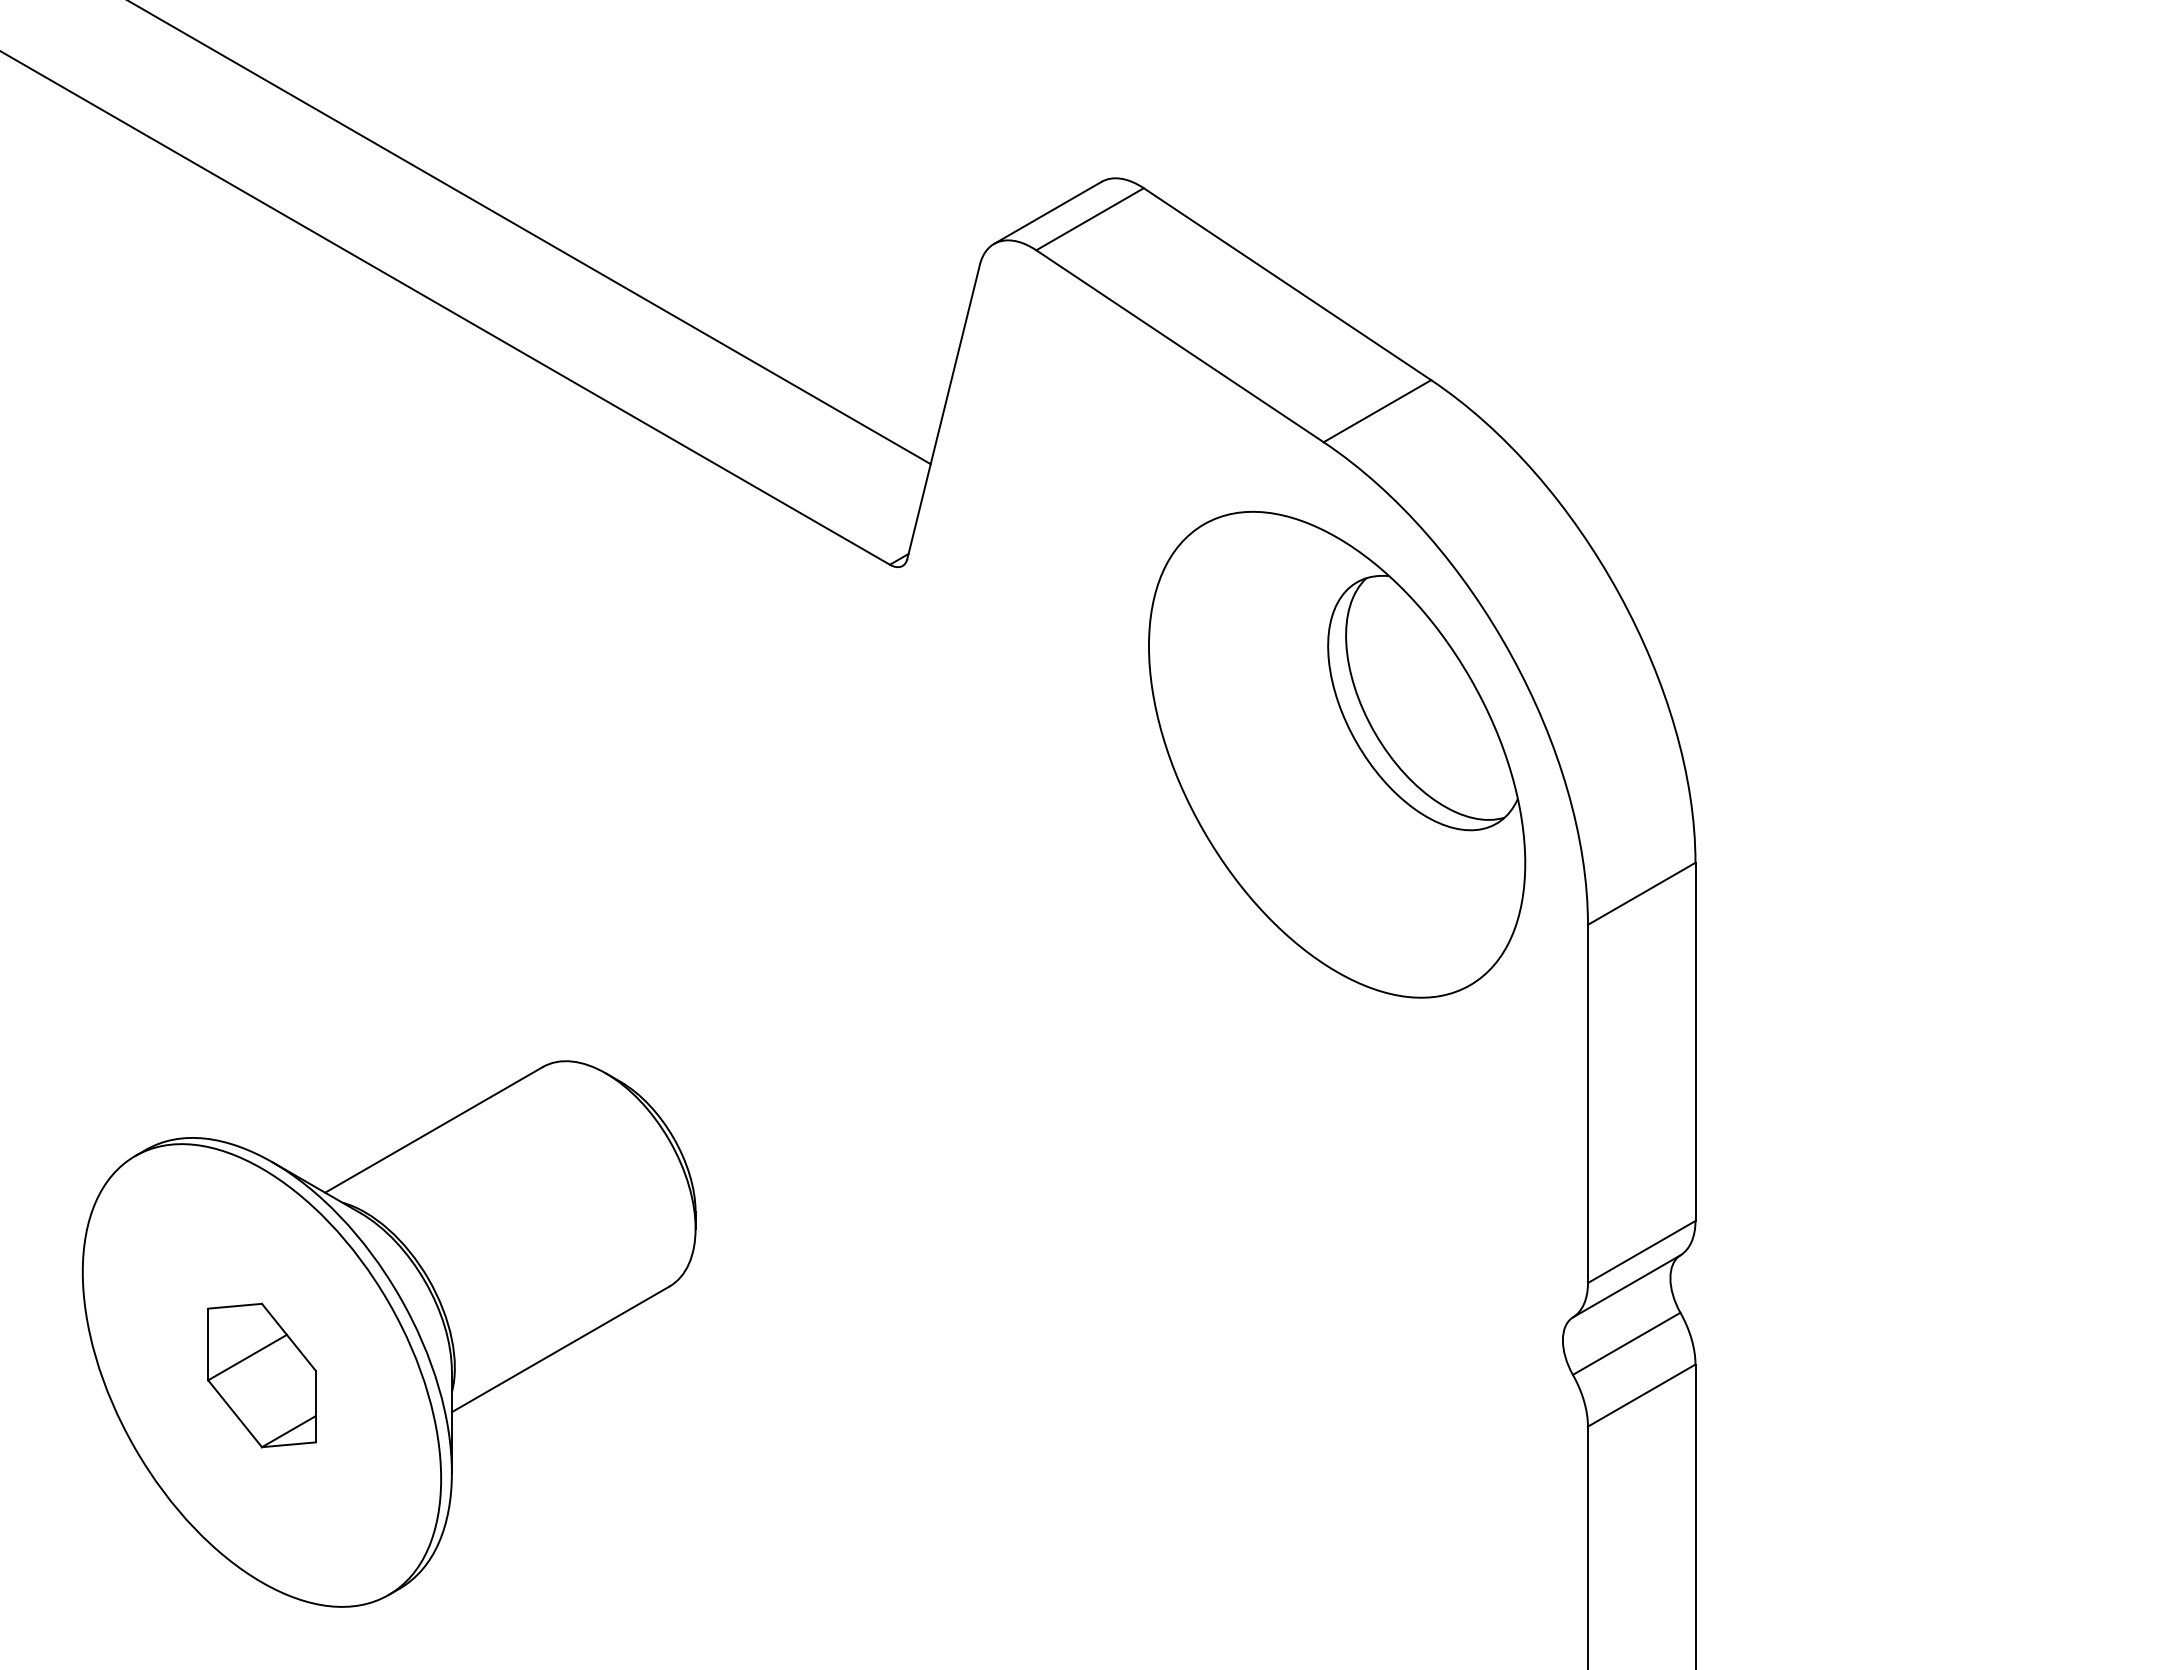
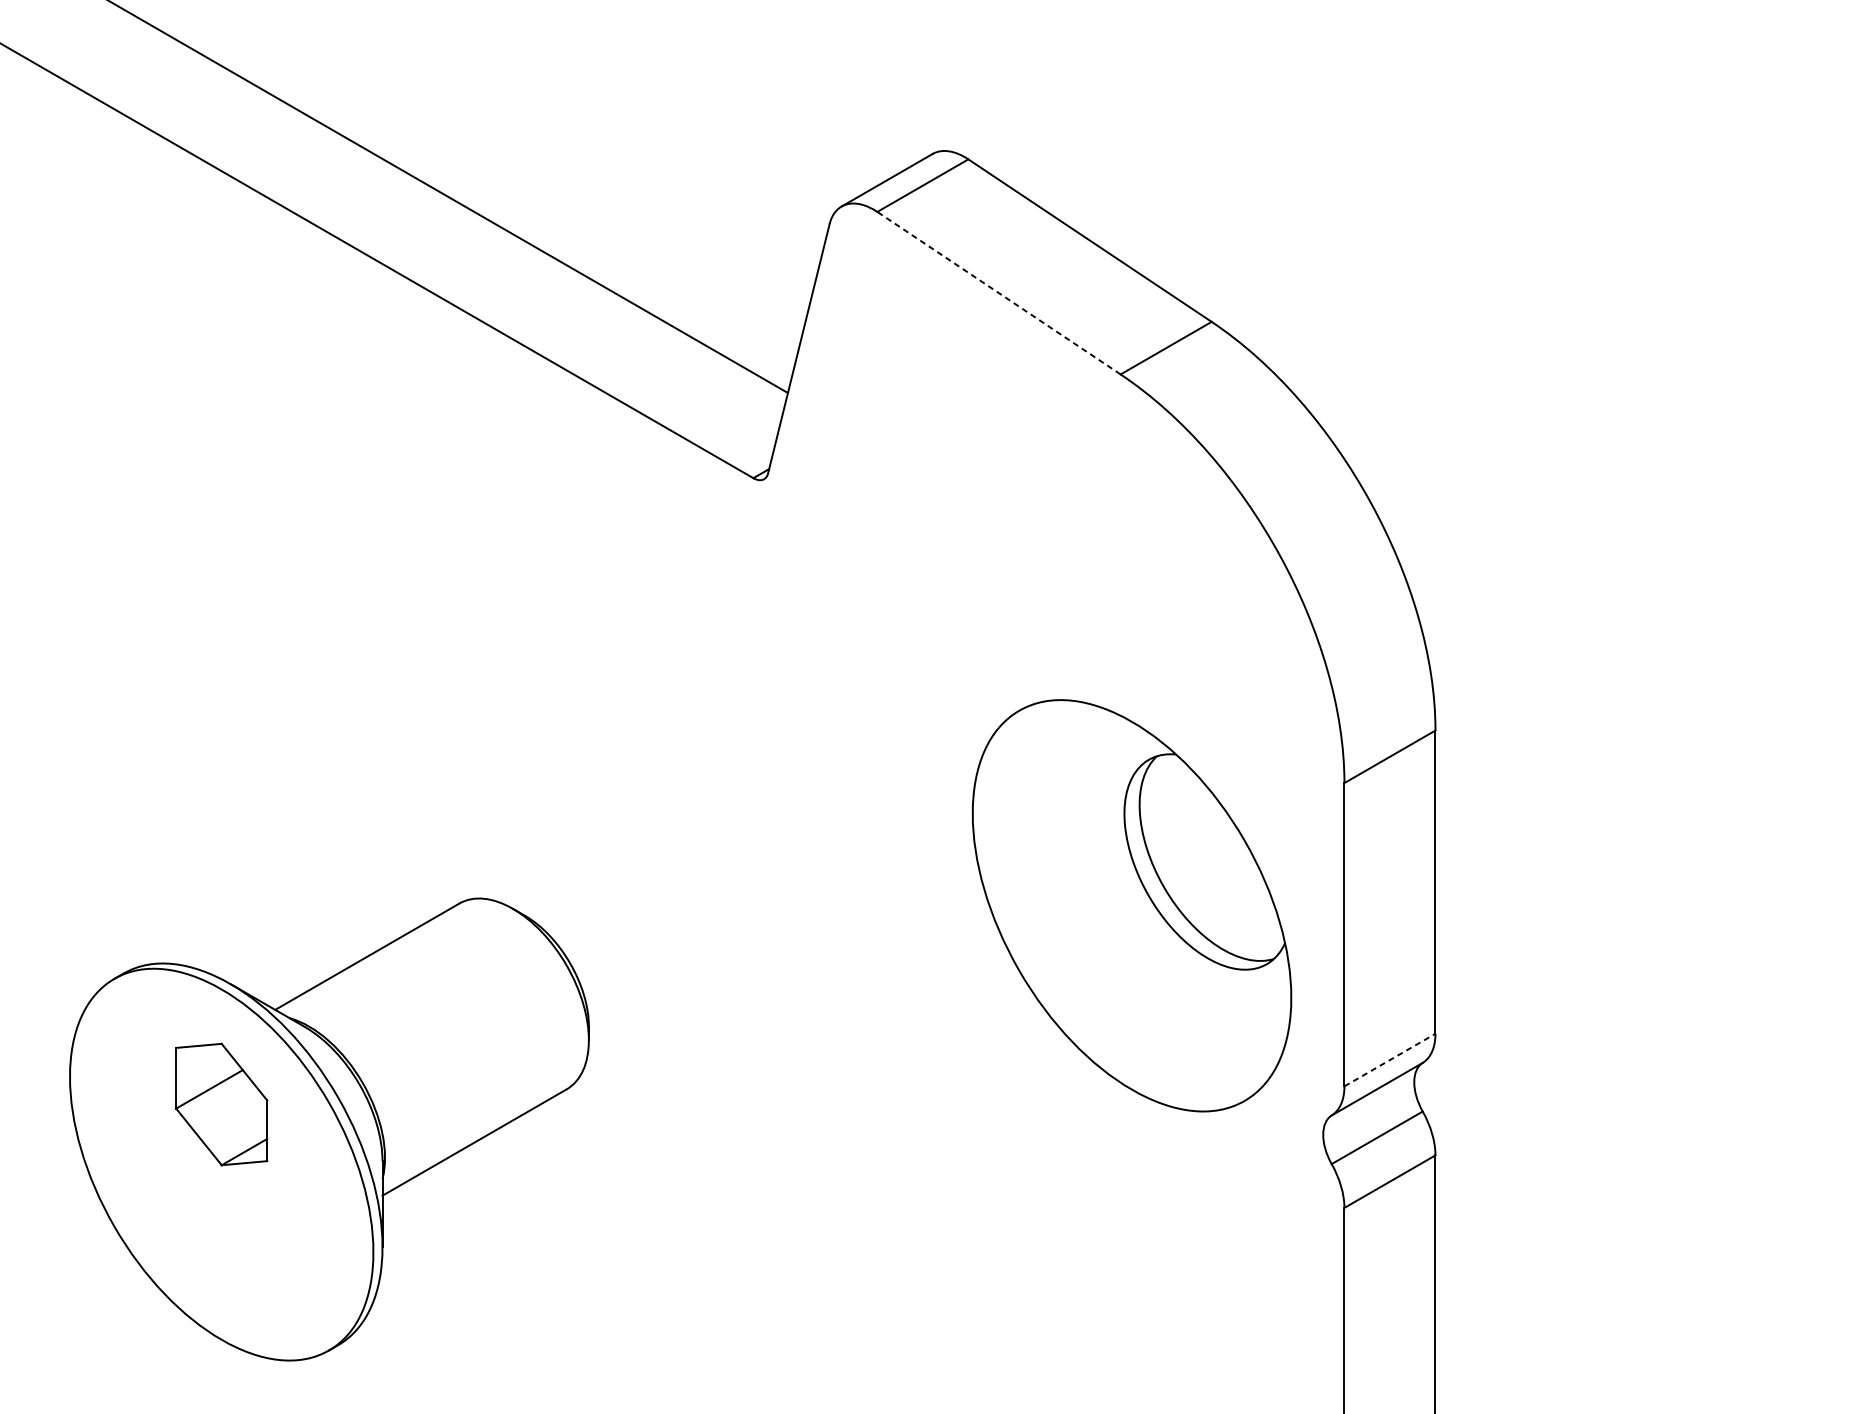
line: (1180, 346) -> (999, 293), solid -> dashed
part: (1337, 754) -> (1132, 905), moved
line: (1642, 1251) -> (1390, 1059), solid -> dashed
part: (261, 1375) -> (221, 1104), moved

